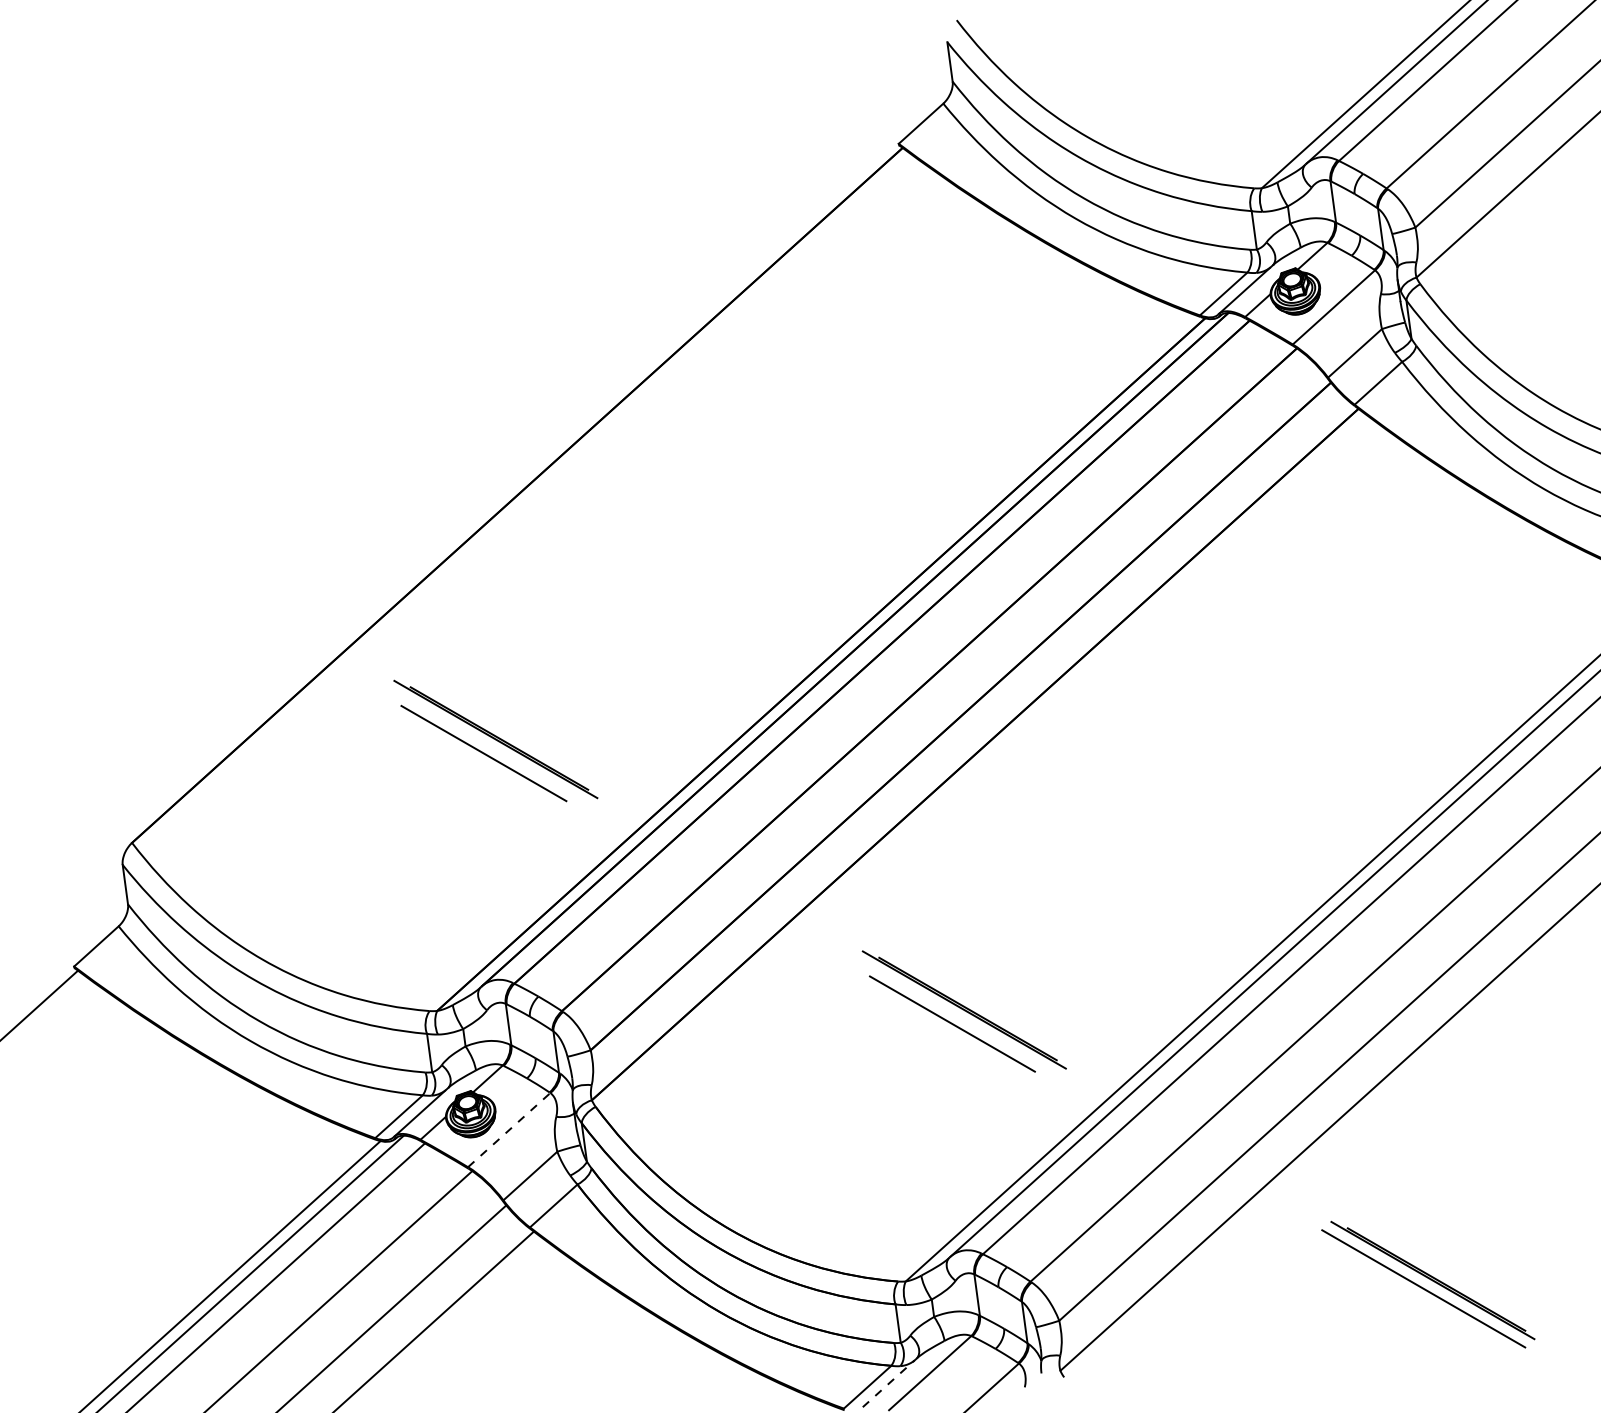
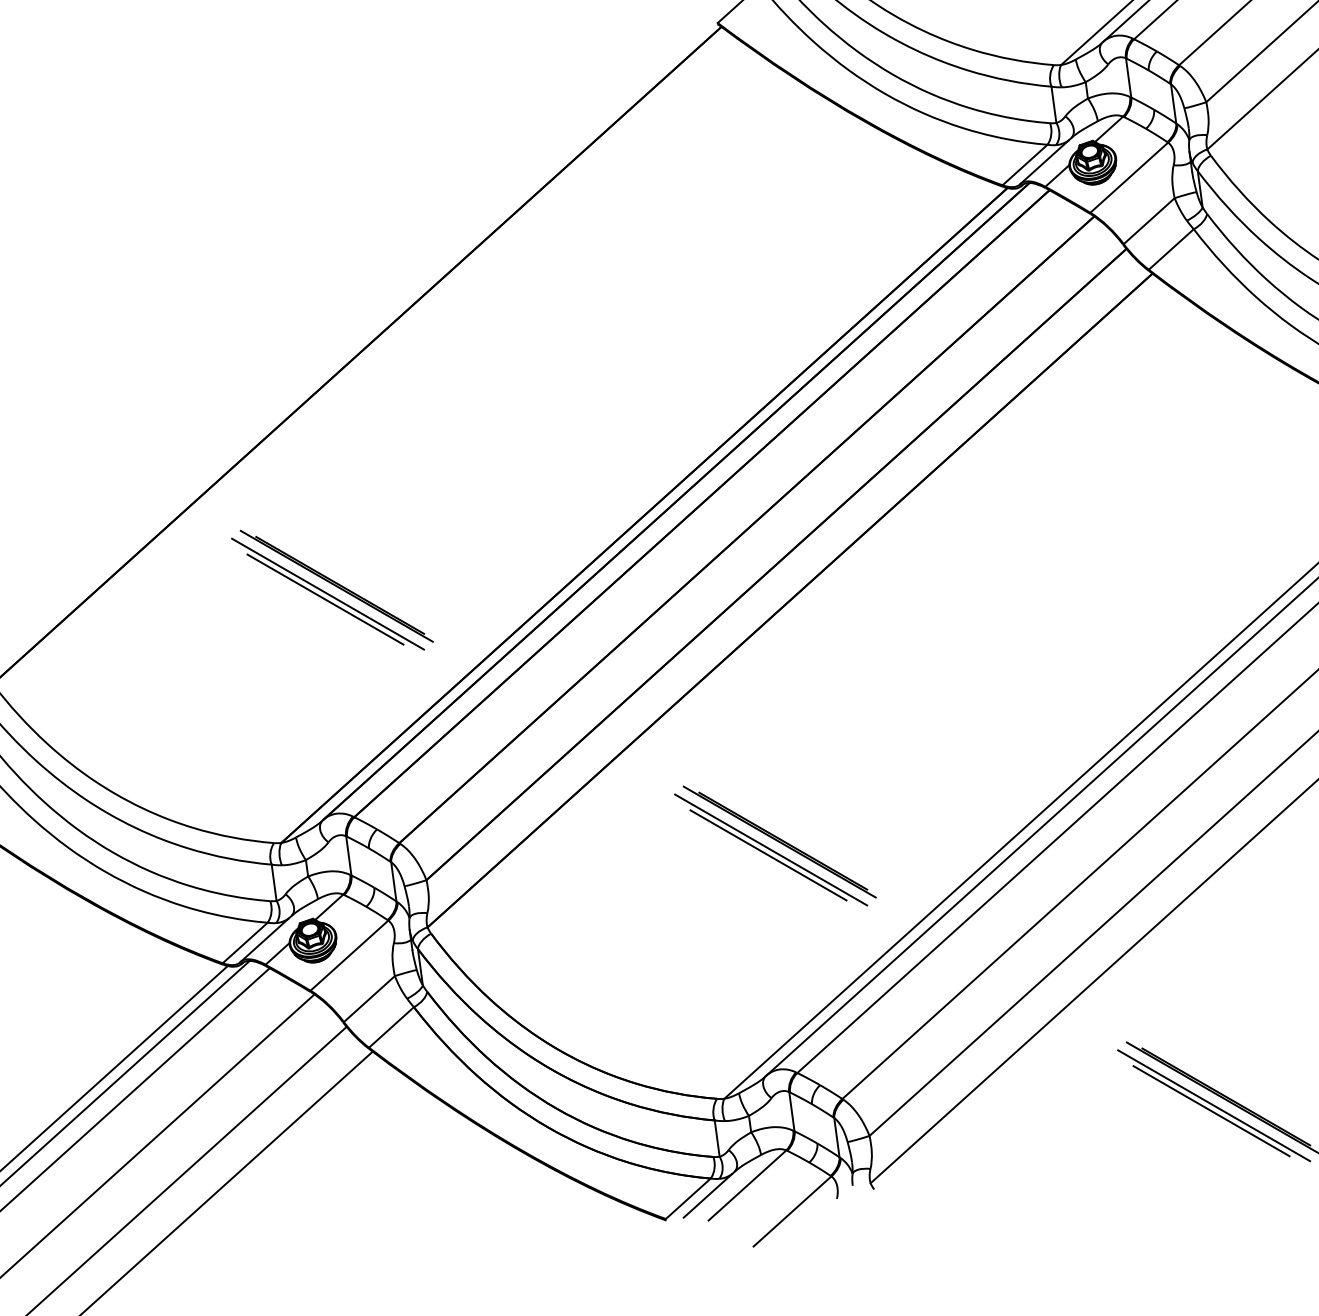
line: (486, 747) -> (327, 593), added
line: (954, 1017) -> (770, 849), added
line: (509, 1129) -> (349, 955), dashed -> solid
line: (1420, 1294) -> (1211, 1111), added
line: (889, 1382) -> (709, 1194), dashed -> solid

